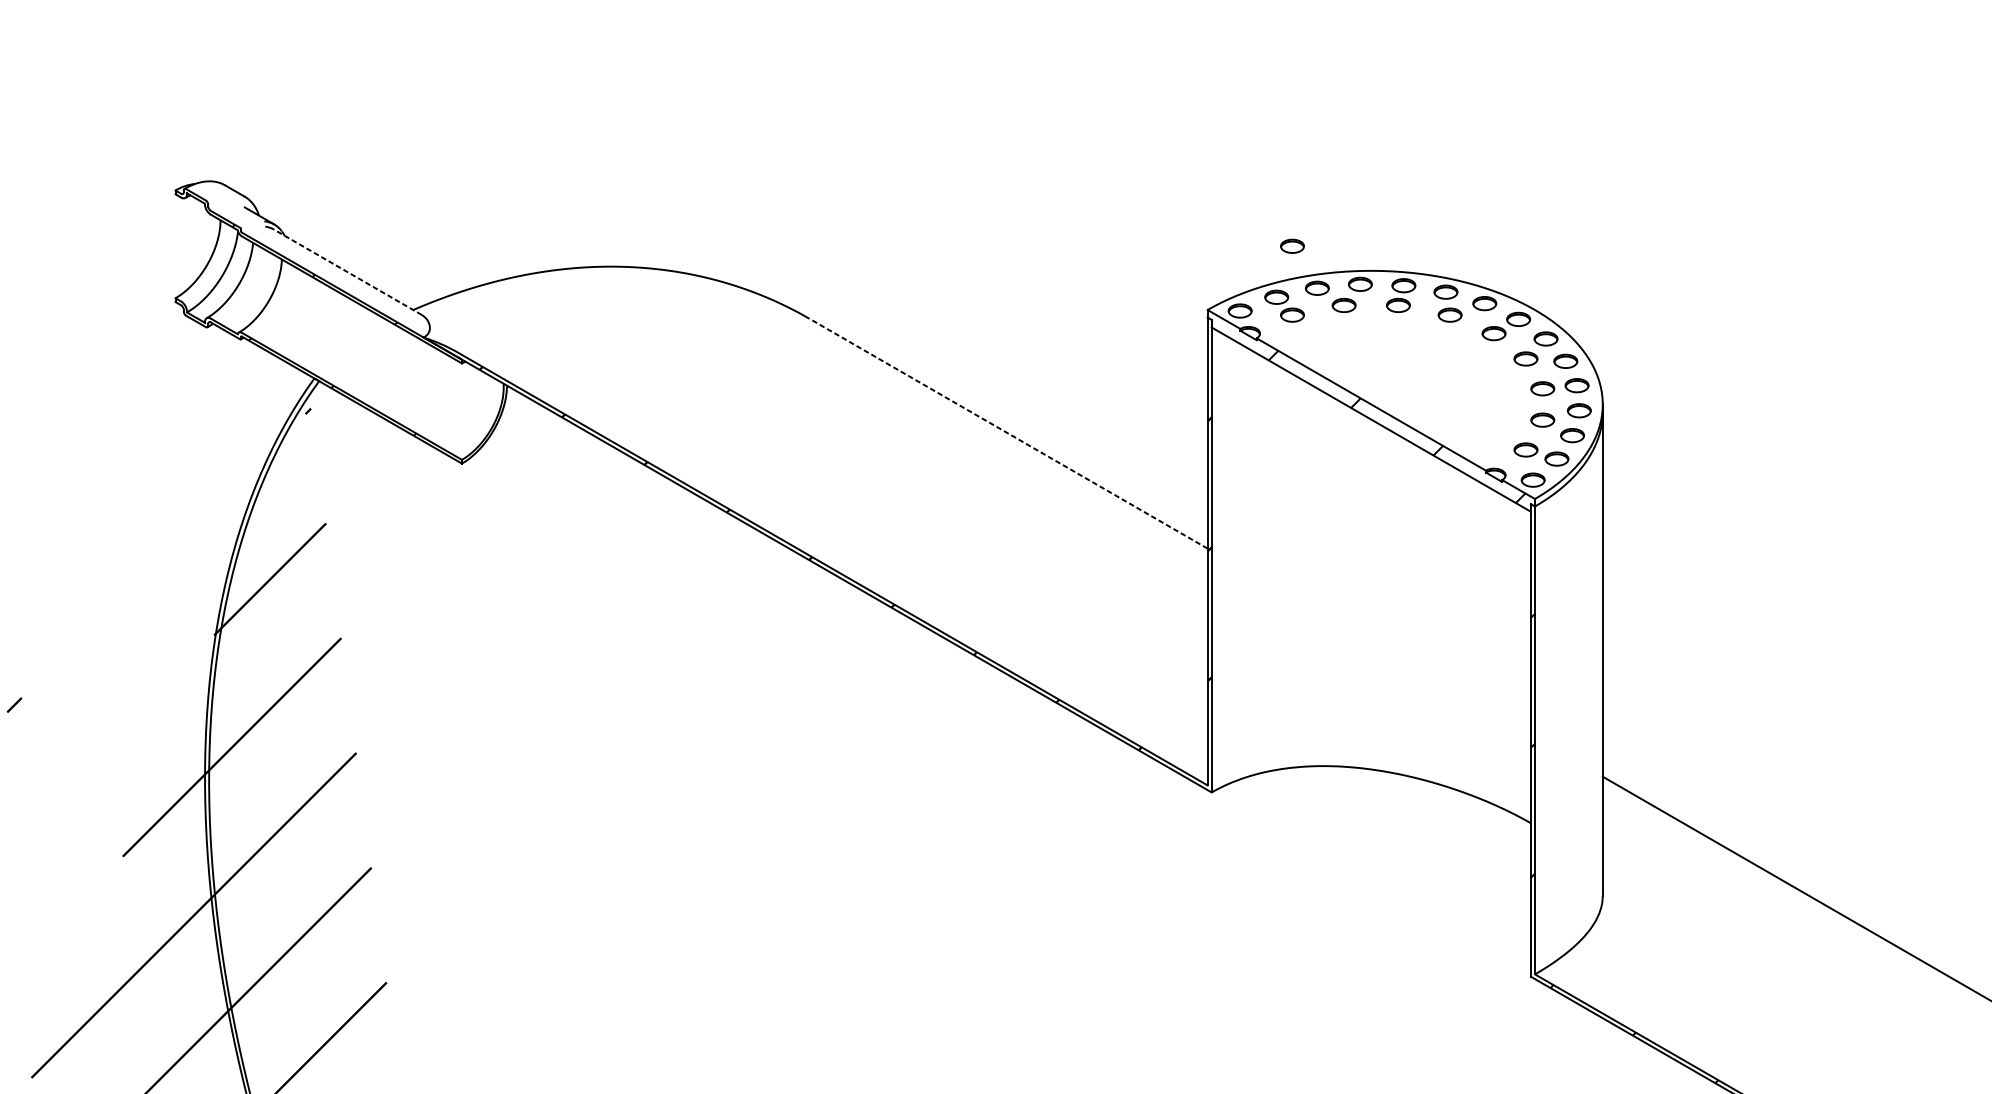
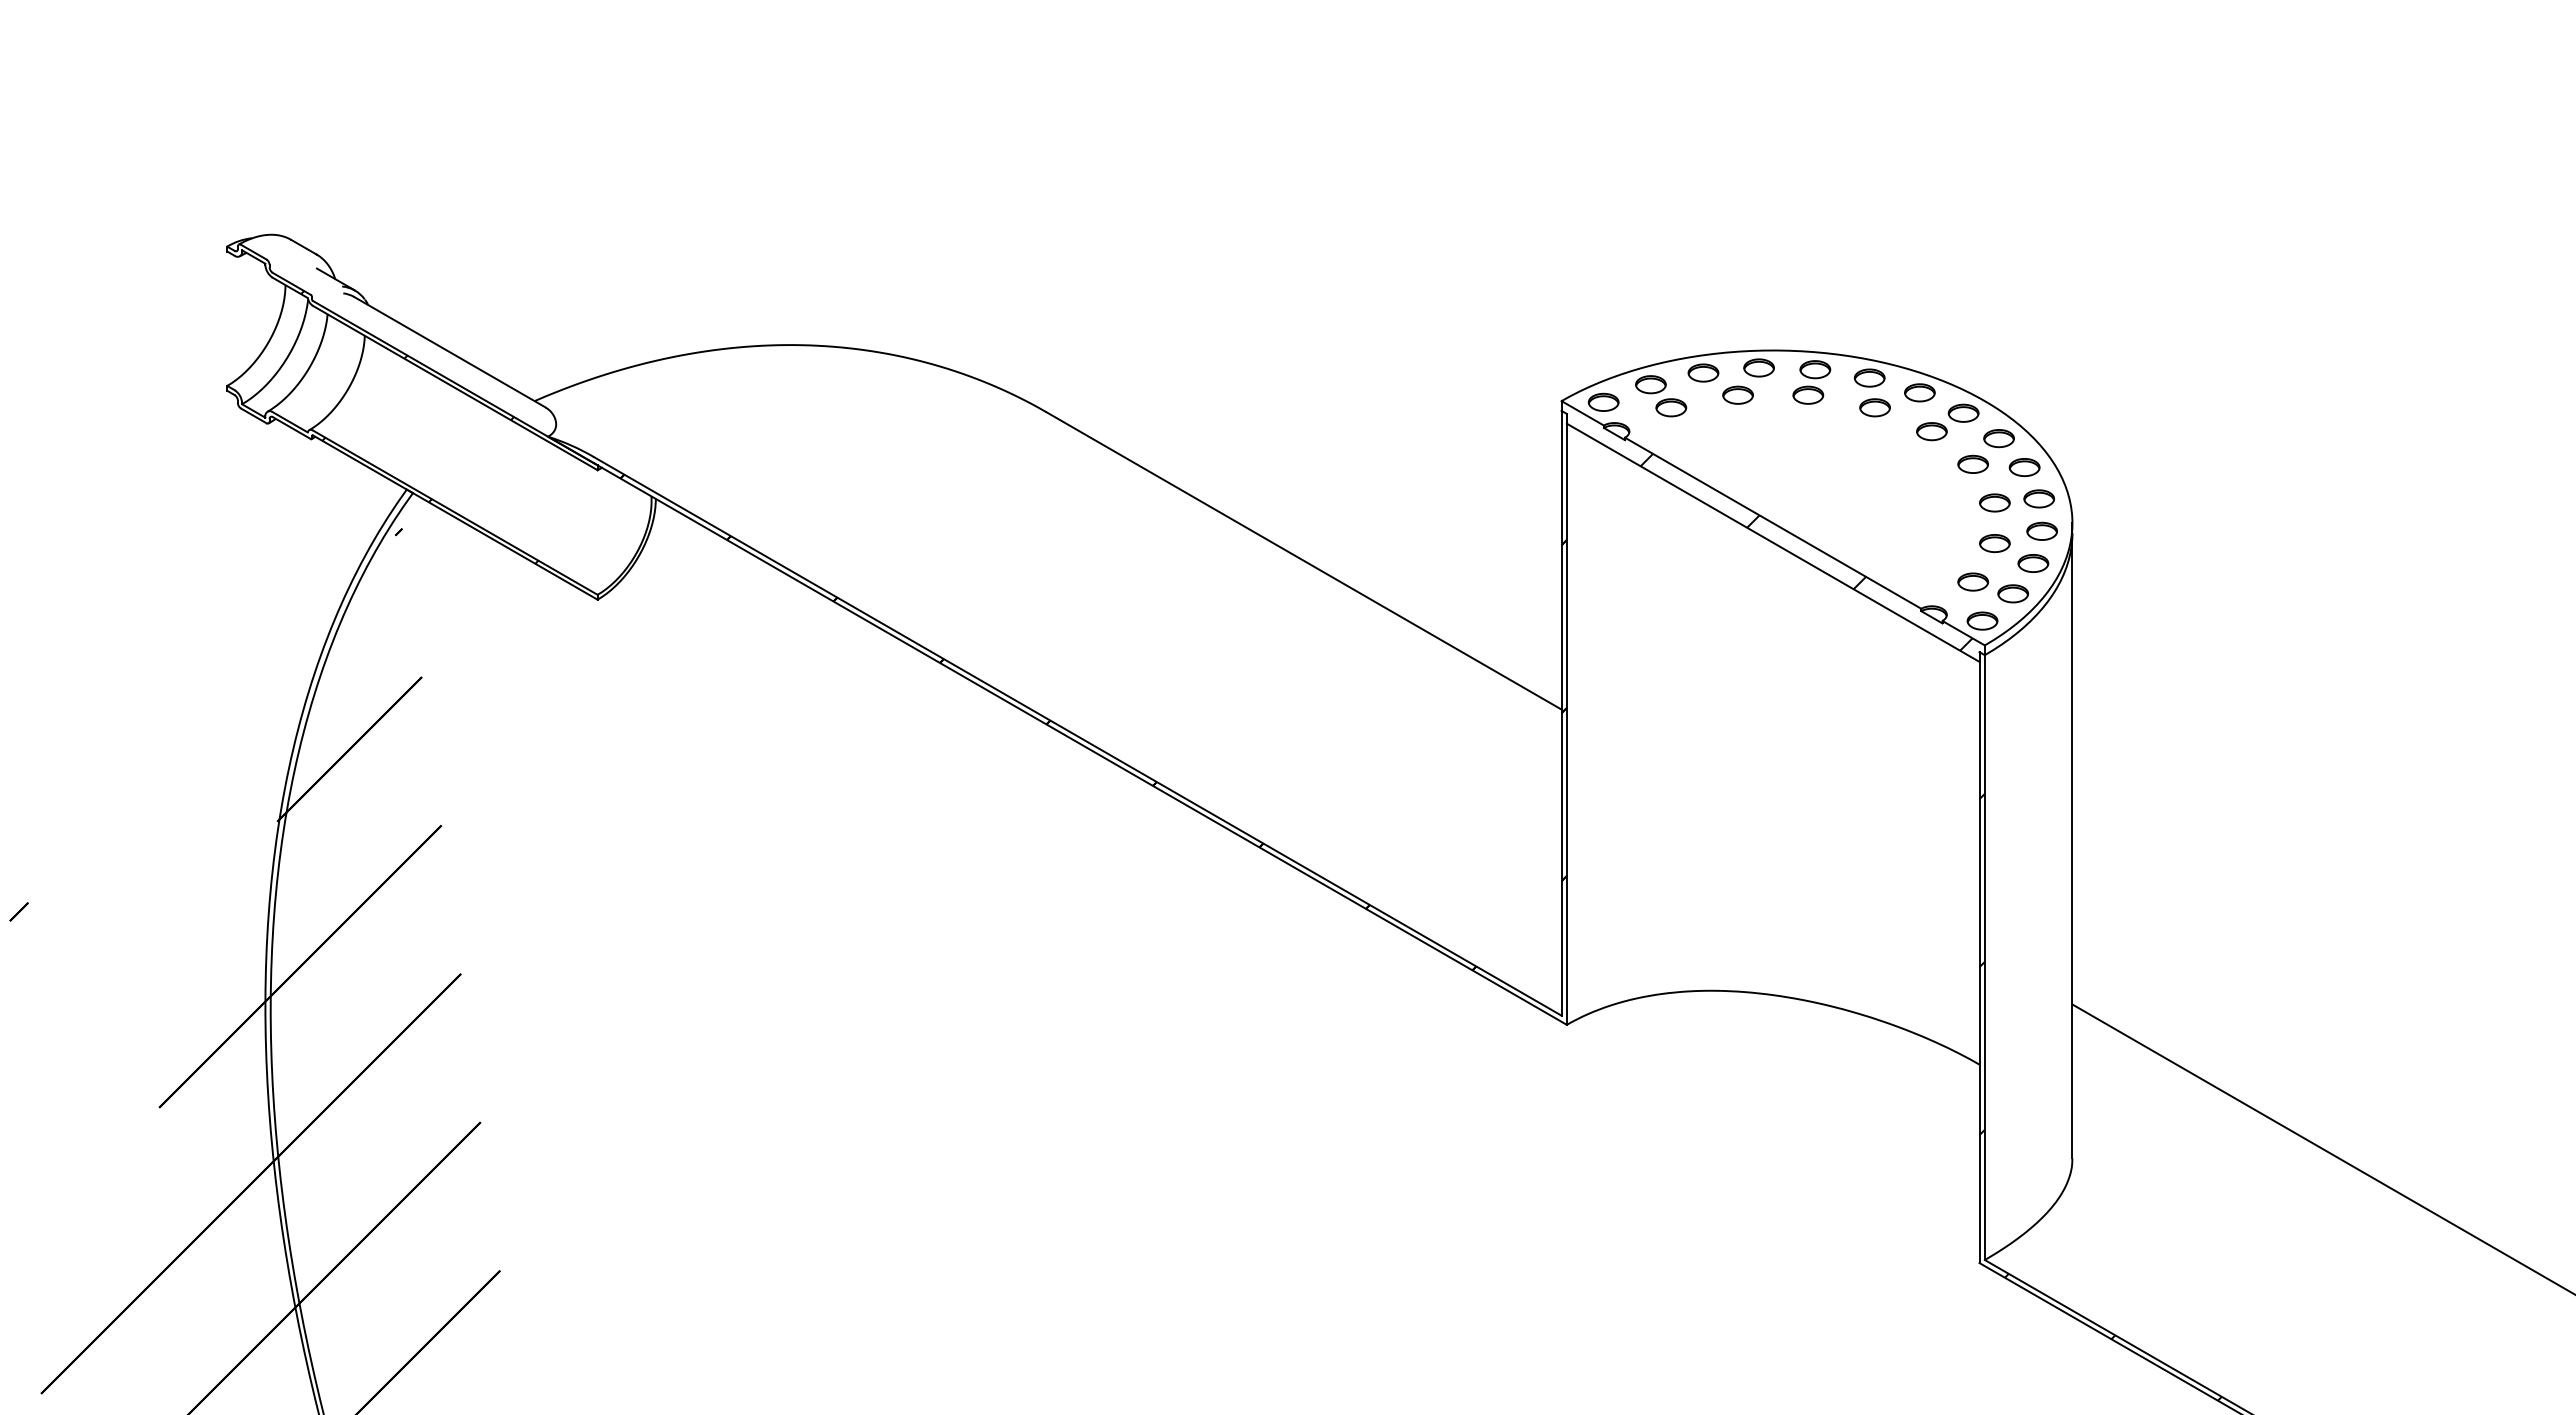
part: (1292, 246) -> (1671, 318), removed
line: (347, 272) -> (449, 352), dashed -> solid
line: (1007, 433) -> (1303, 560), dashed -> solid

